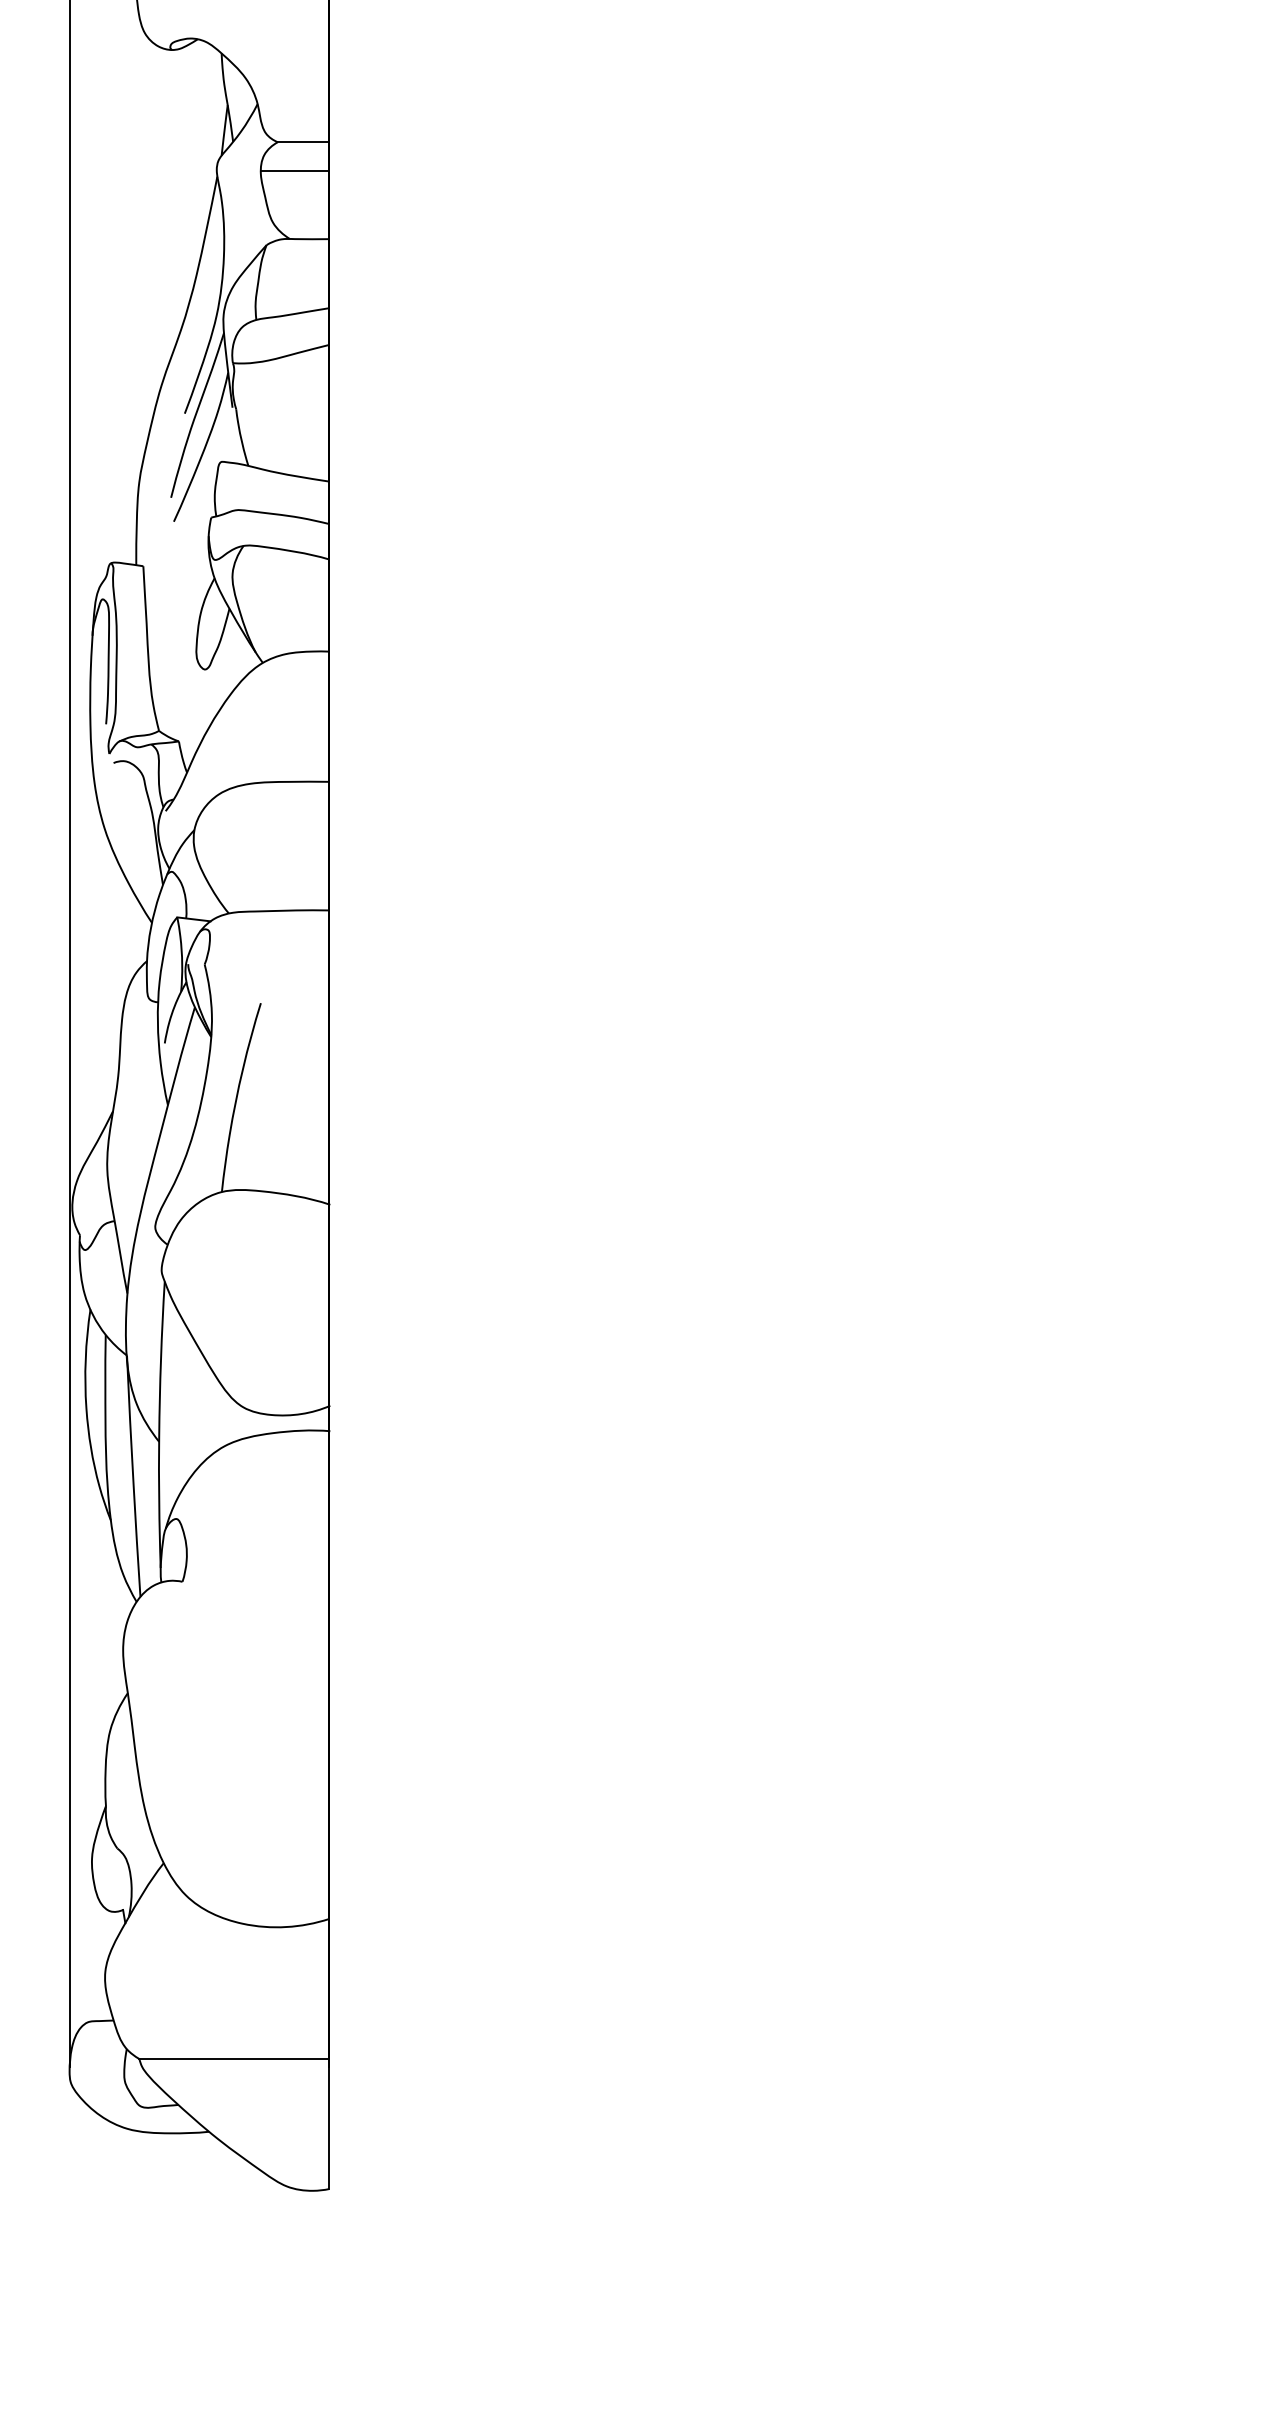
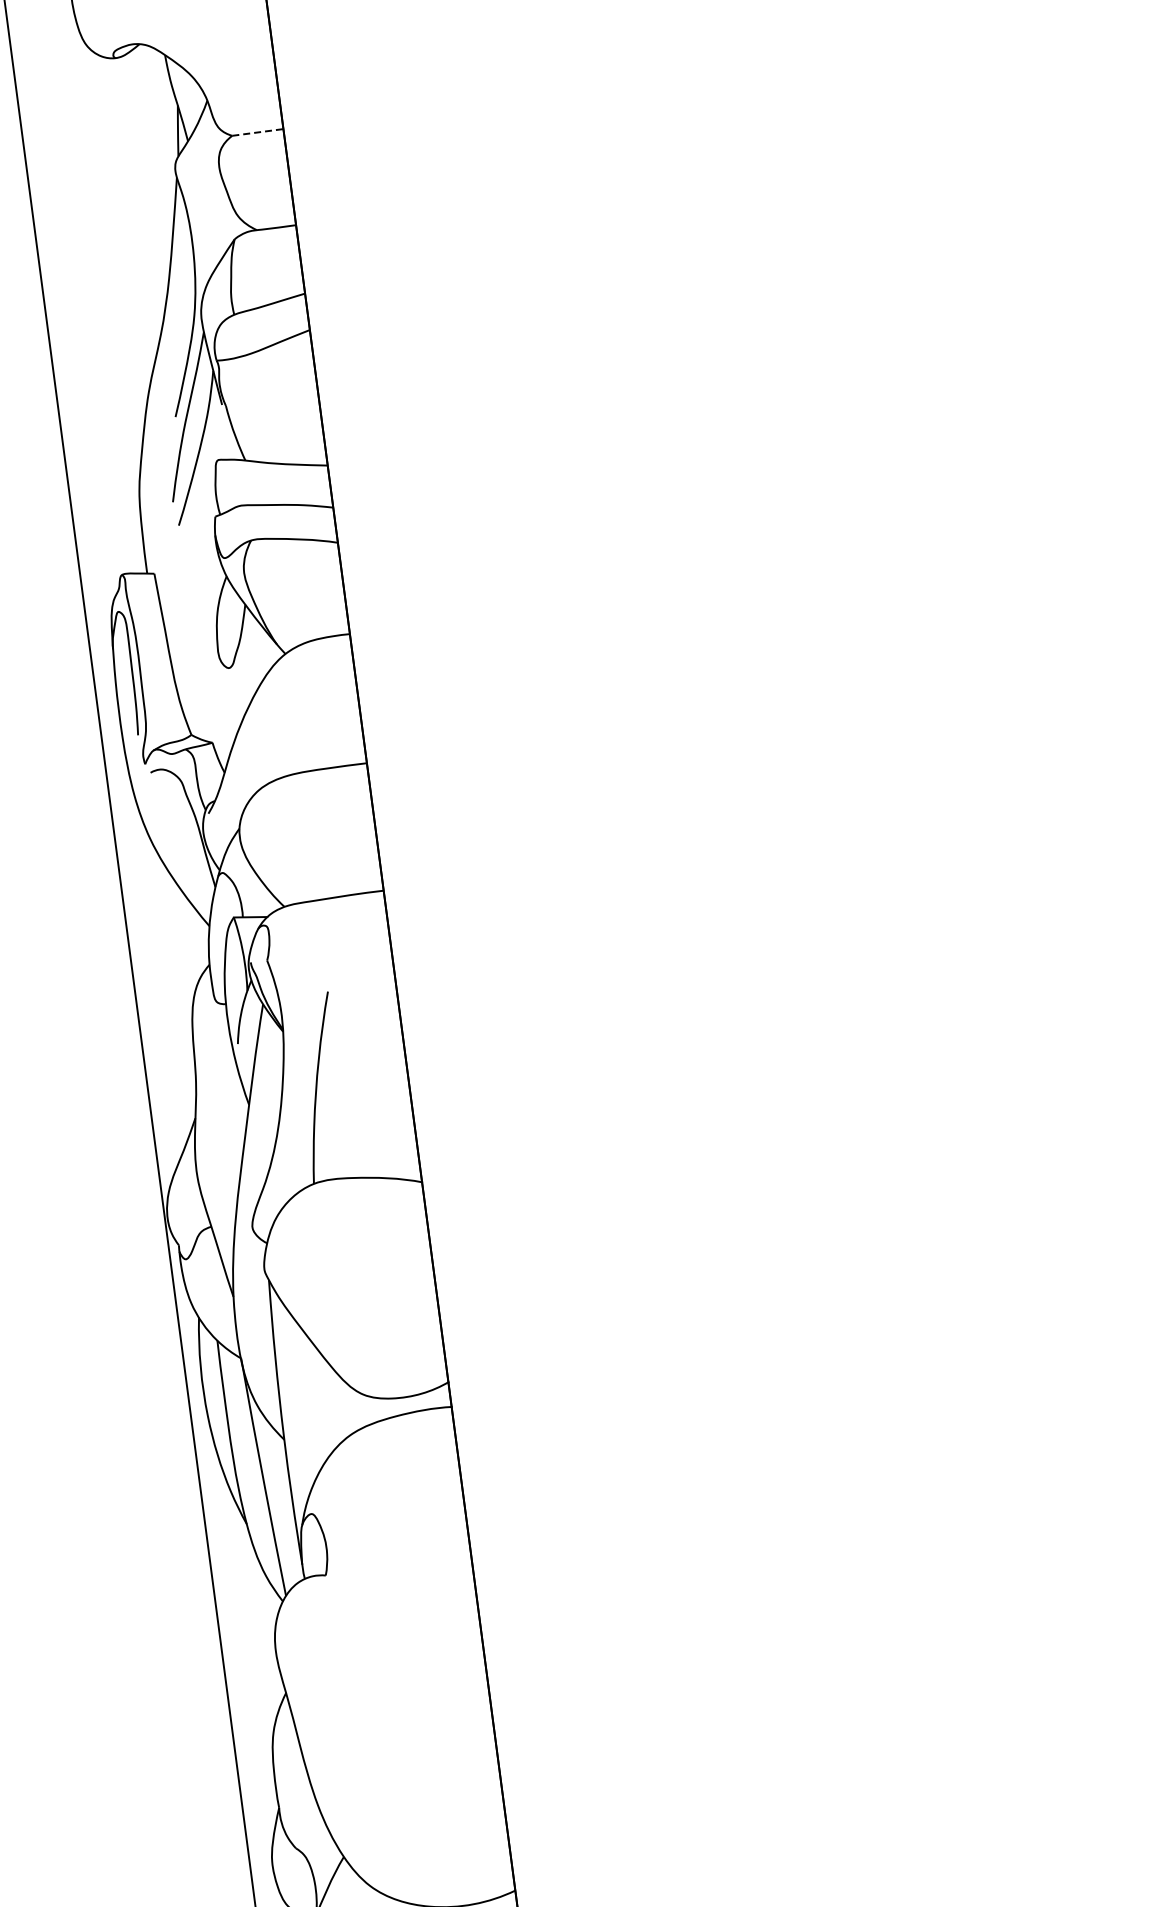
line: (303, 142) -> (257, 132), solid -> dashed
line: (294, 171) -> (252, 162), removed

